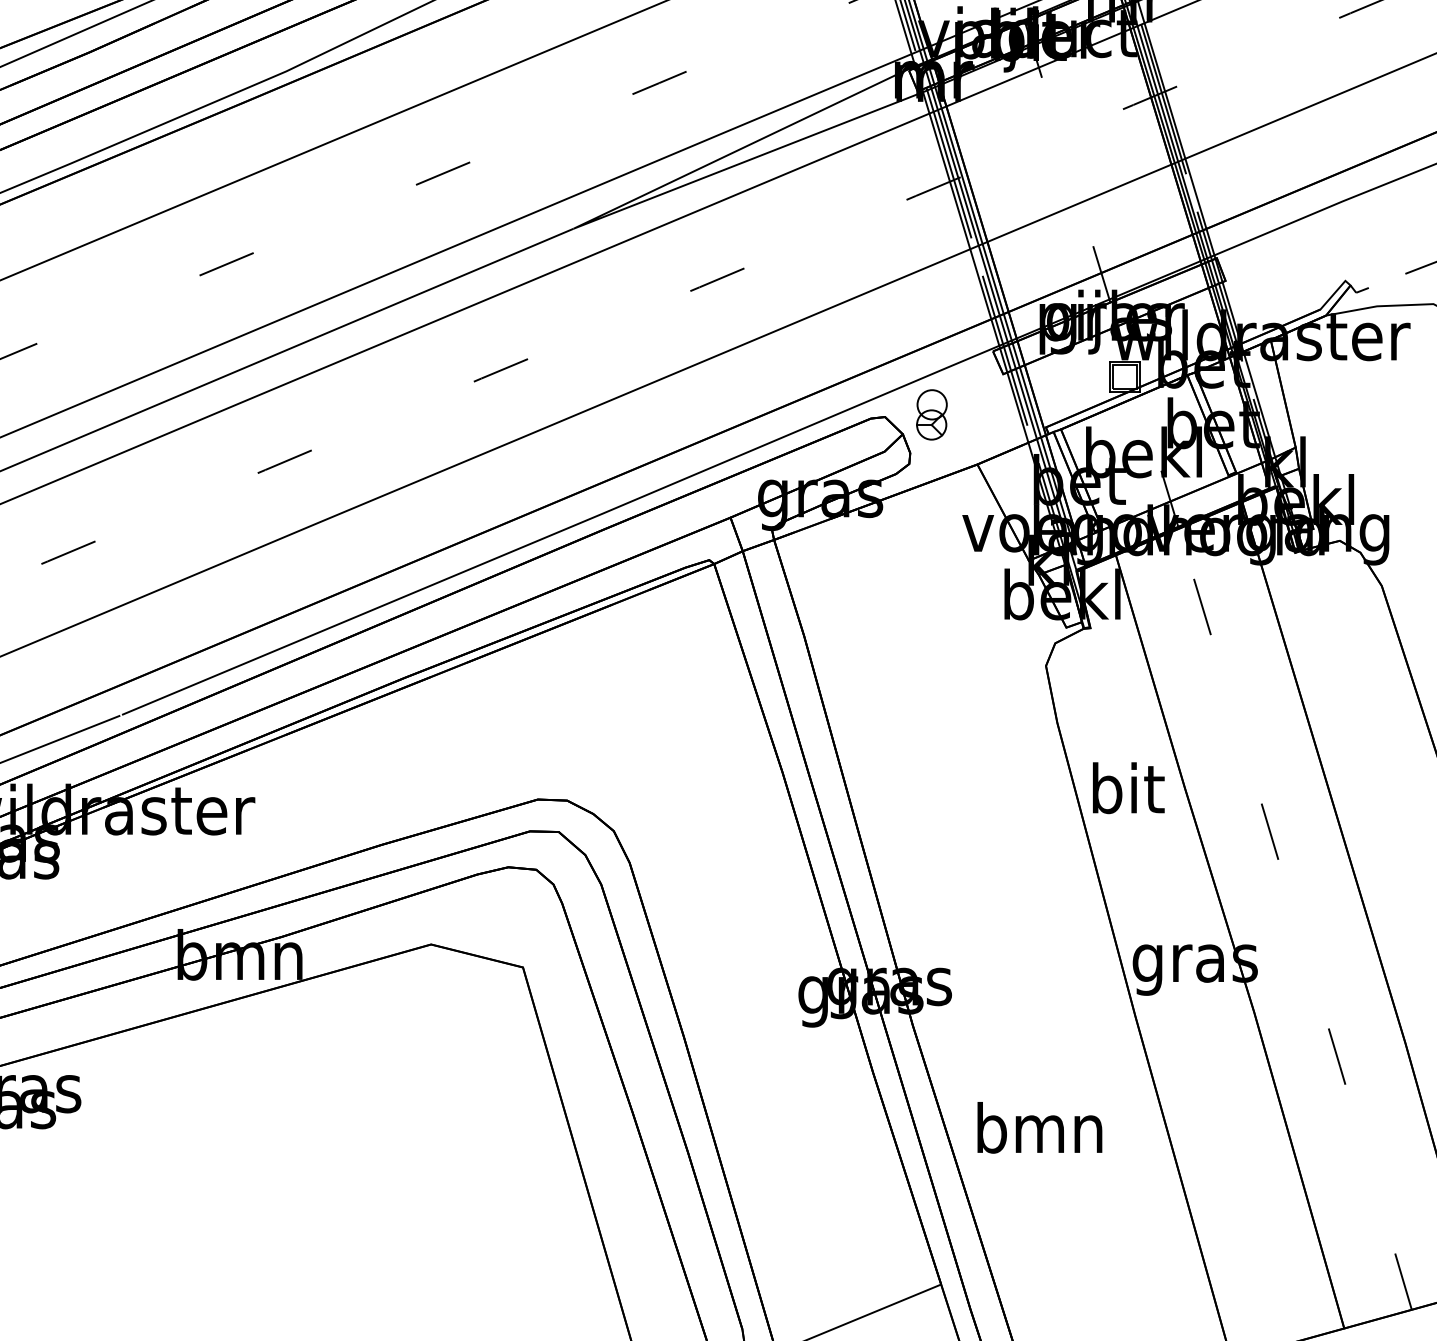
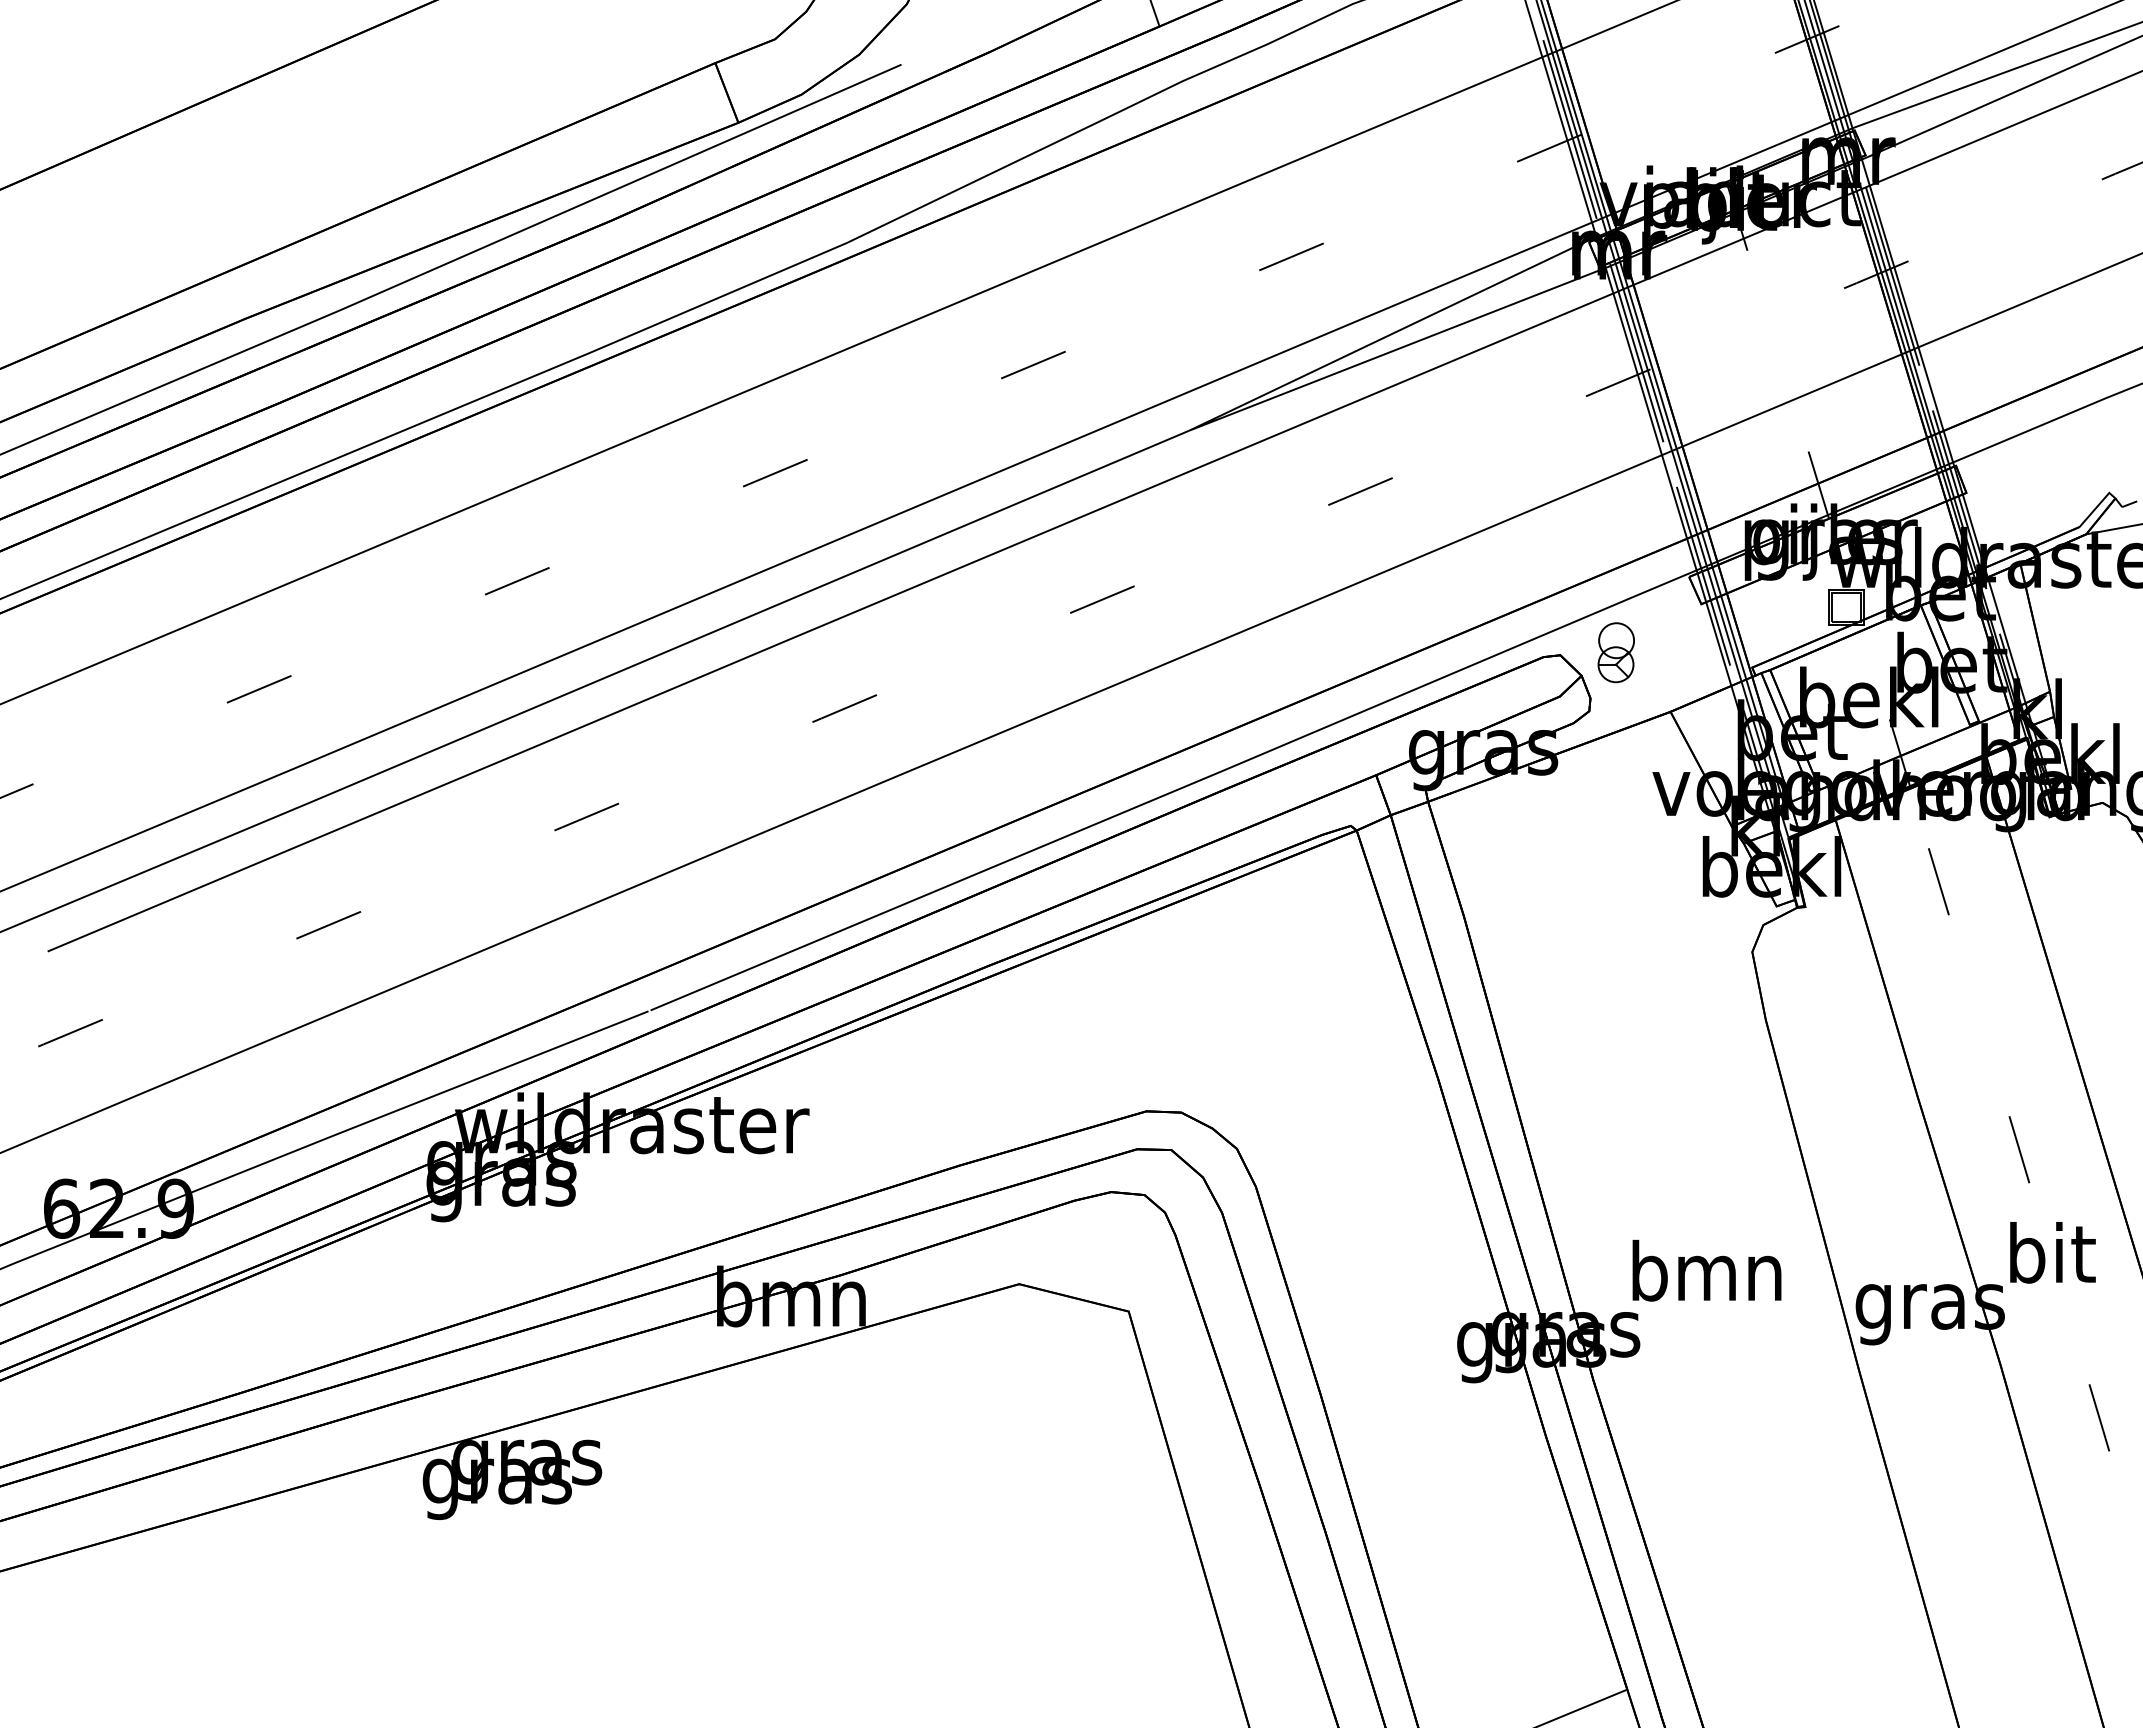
text: (1128, 787) -> (2052, 1252), moved
text: (1039, 1127) -> (1706, 1270), moved

